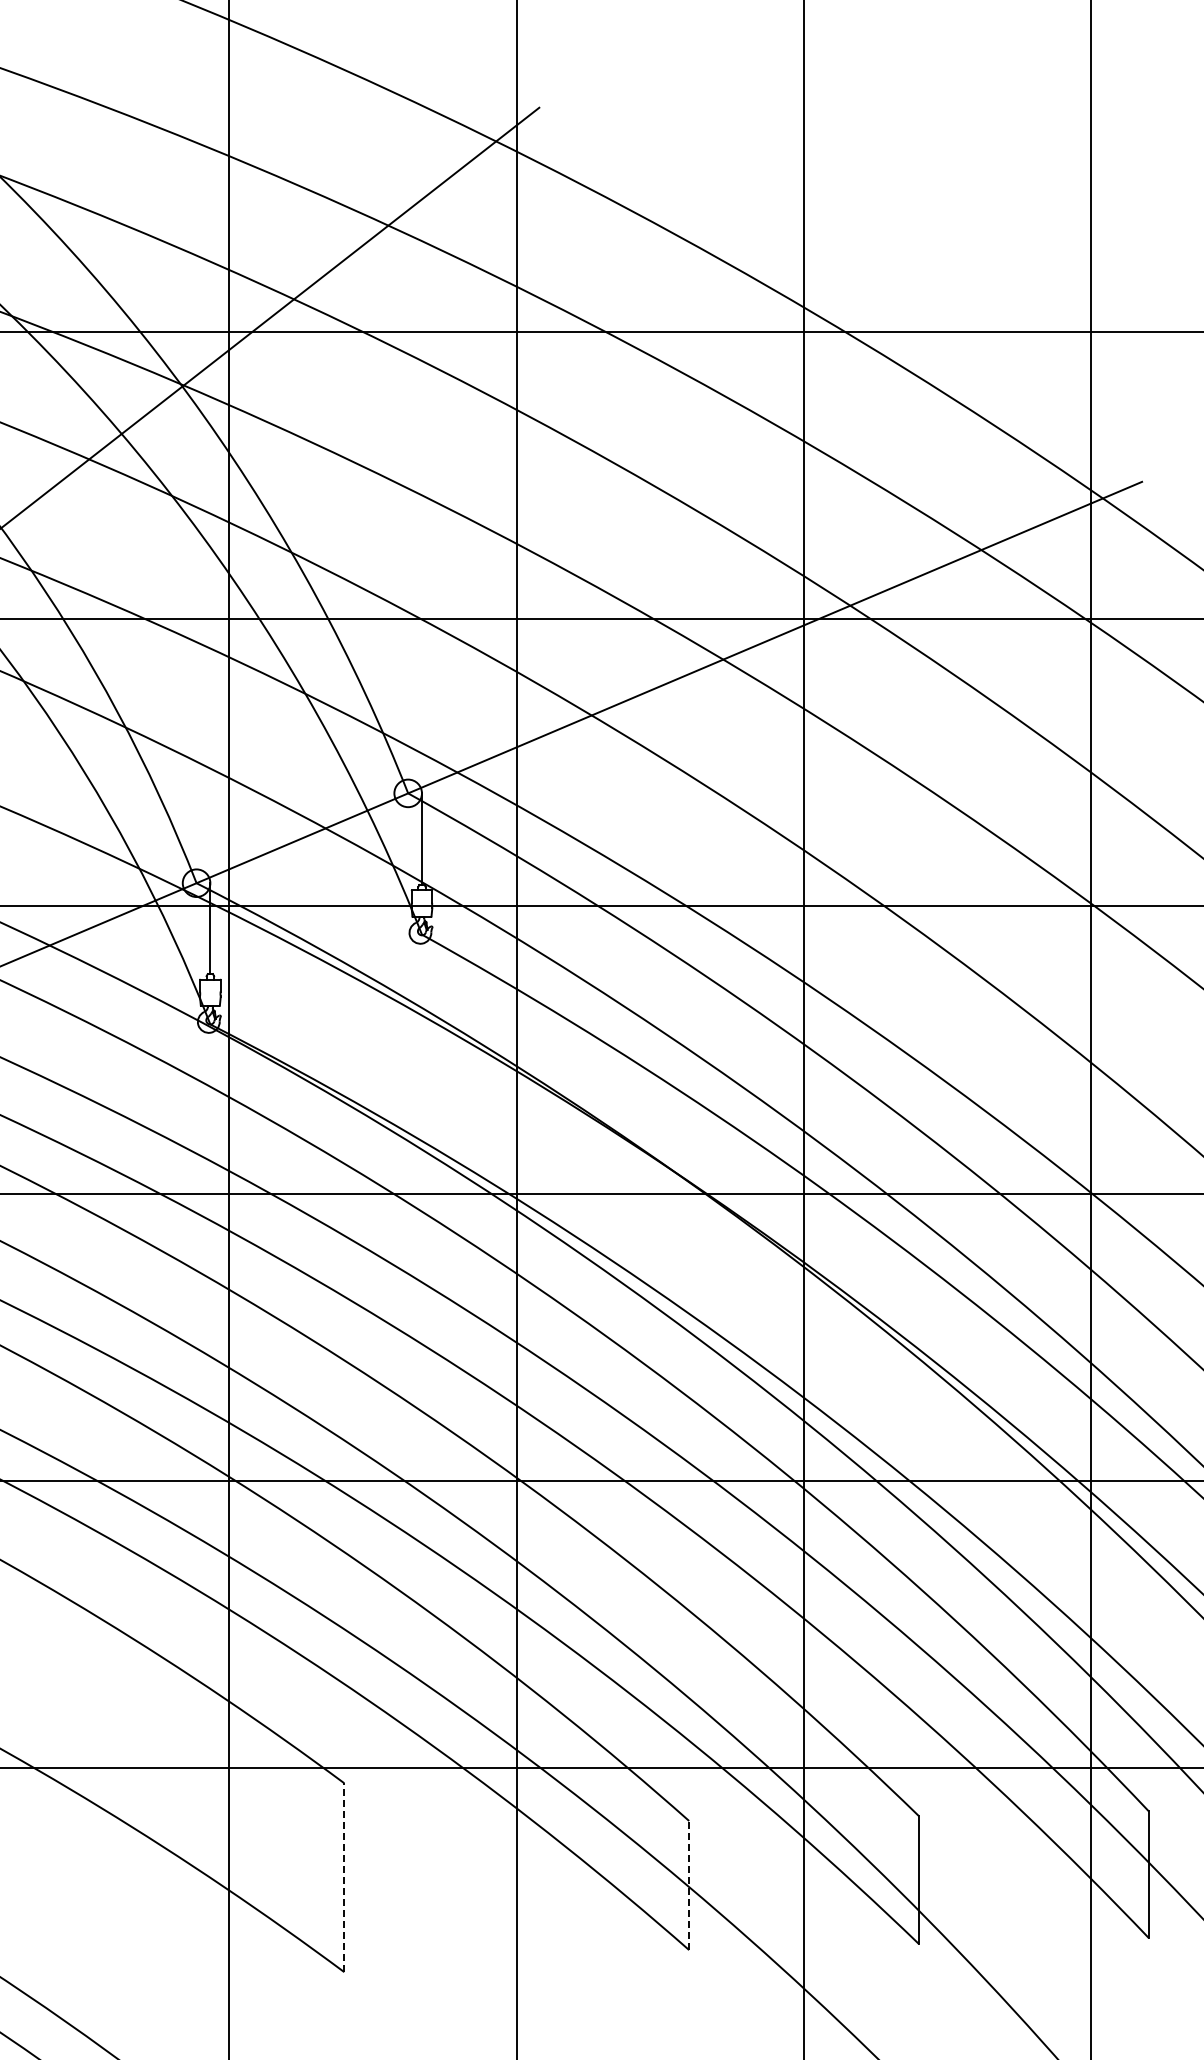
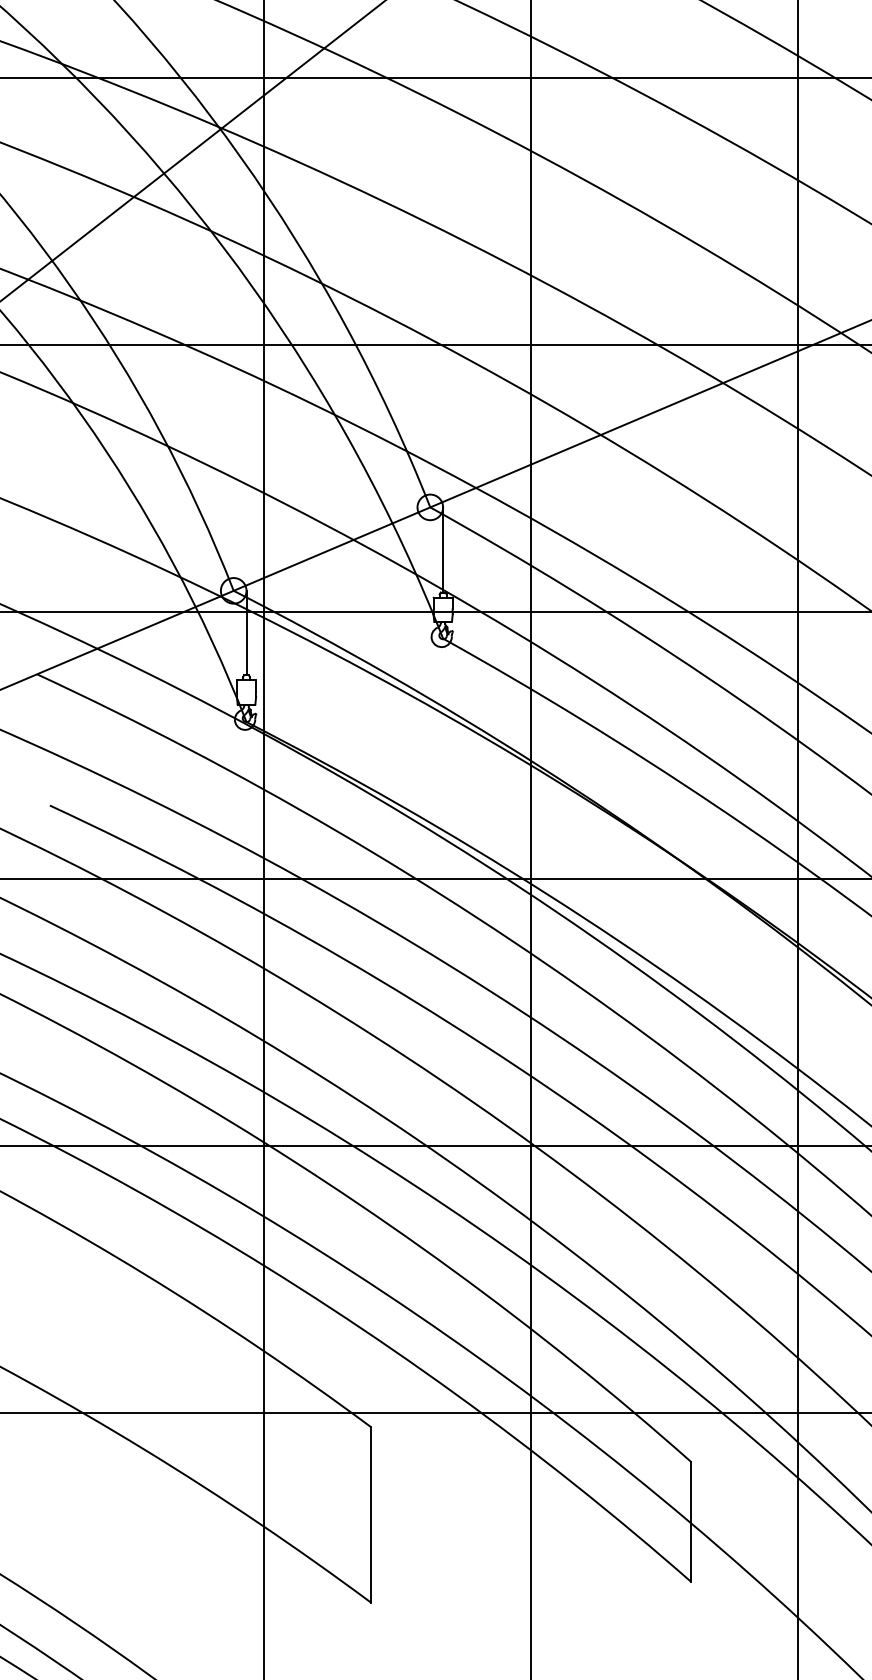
line: (344, 1877) -> (371, 1514), dashed -> solid
line: (689, 1885) -> (691, 1522), dashed -> solid

